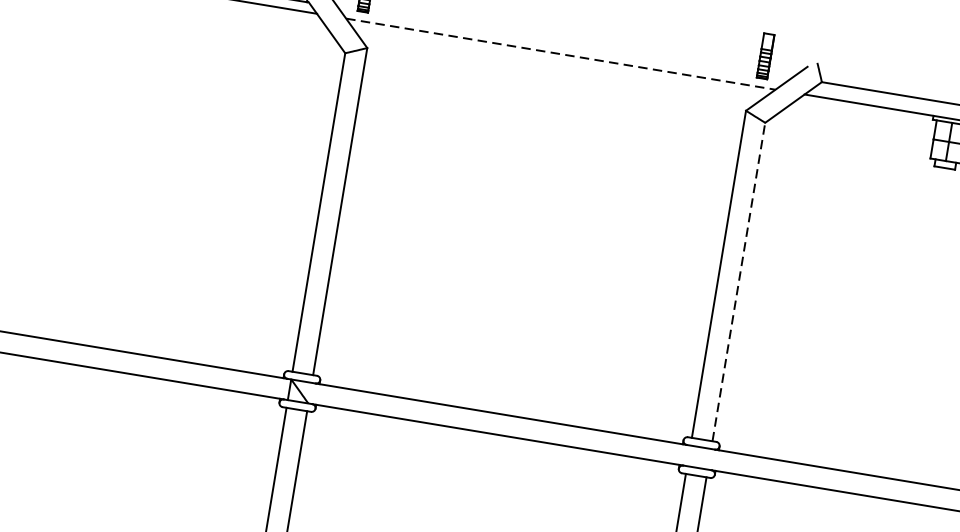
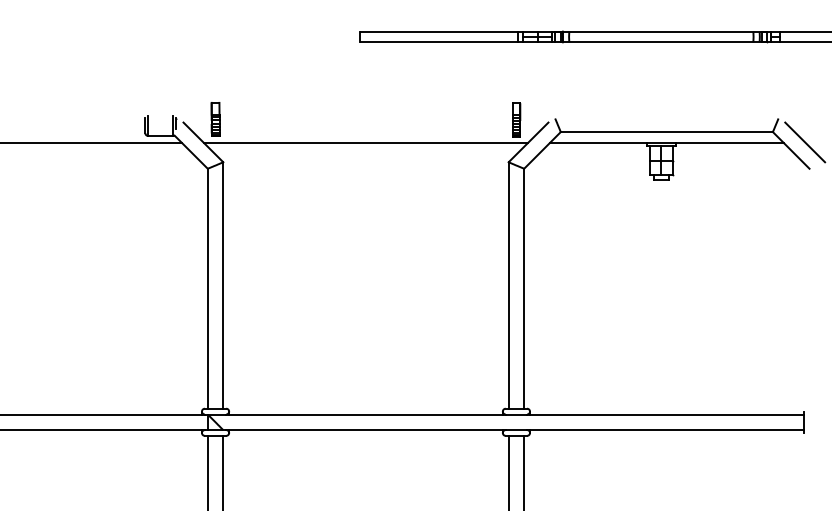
line: (560, 54) -> (365, 143), dashed -> solid
line: (739, 281) -> (524, 288), dashed -> solid

